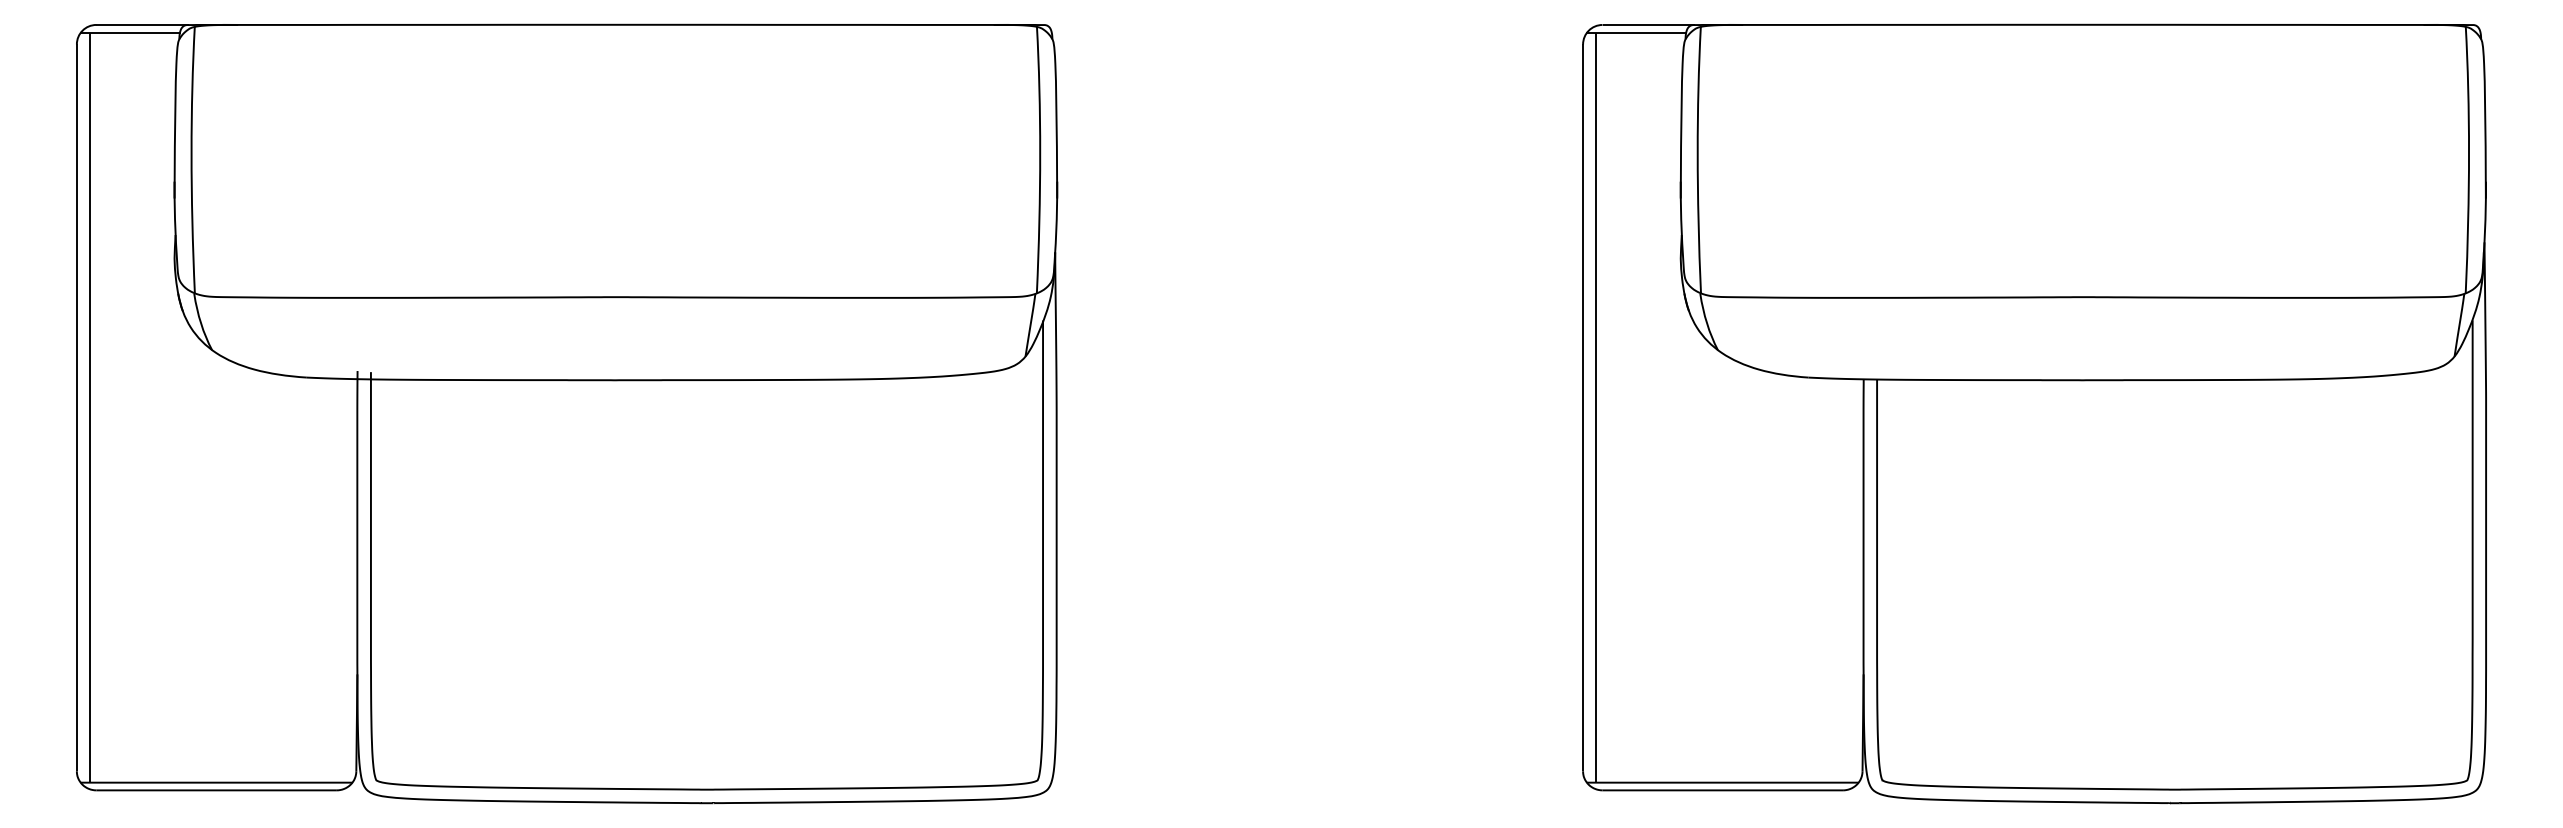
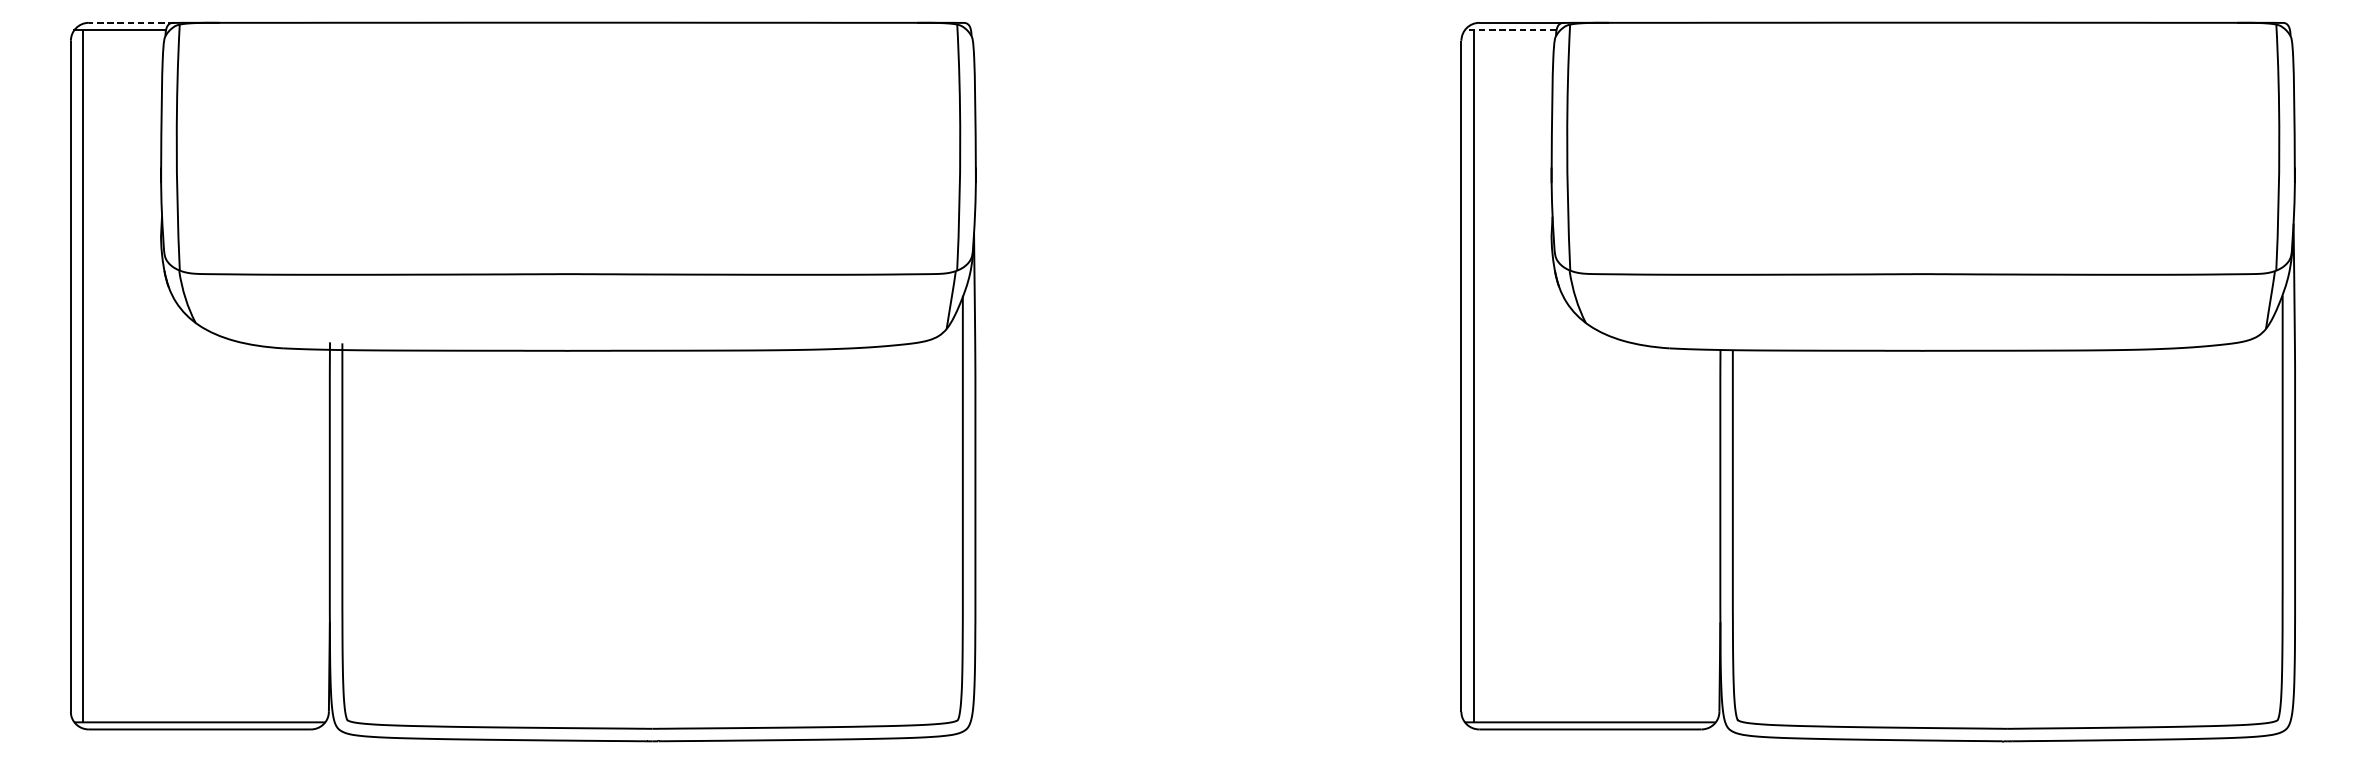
line: (142, 24) -> (131, 22), solid -> dashed
line: (1636, 32) -> (1510, 29), solid -> dashed

